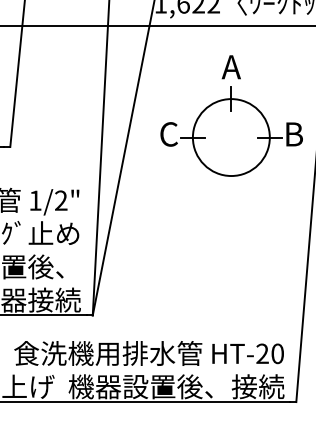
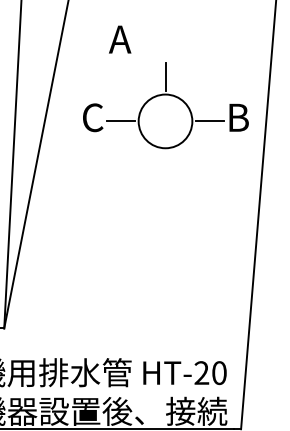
text: (230, 67) -> (119, 39), moved
circle: (230, 137) -> (164, 121), size x0.6

